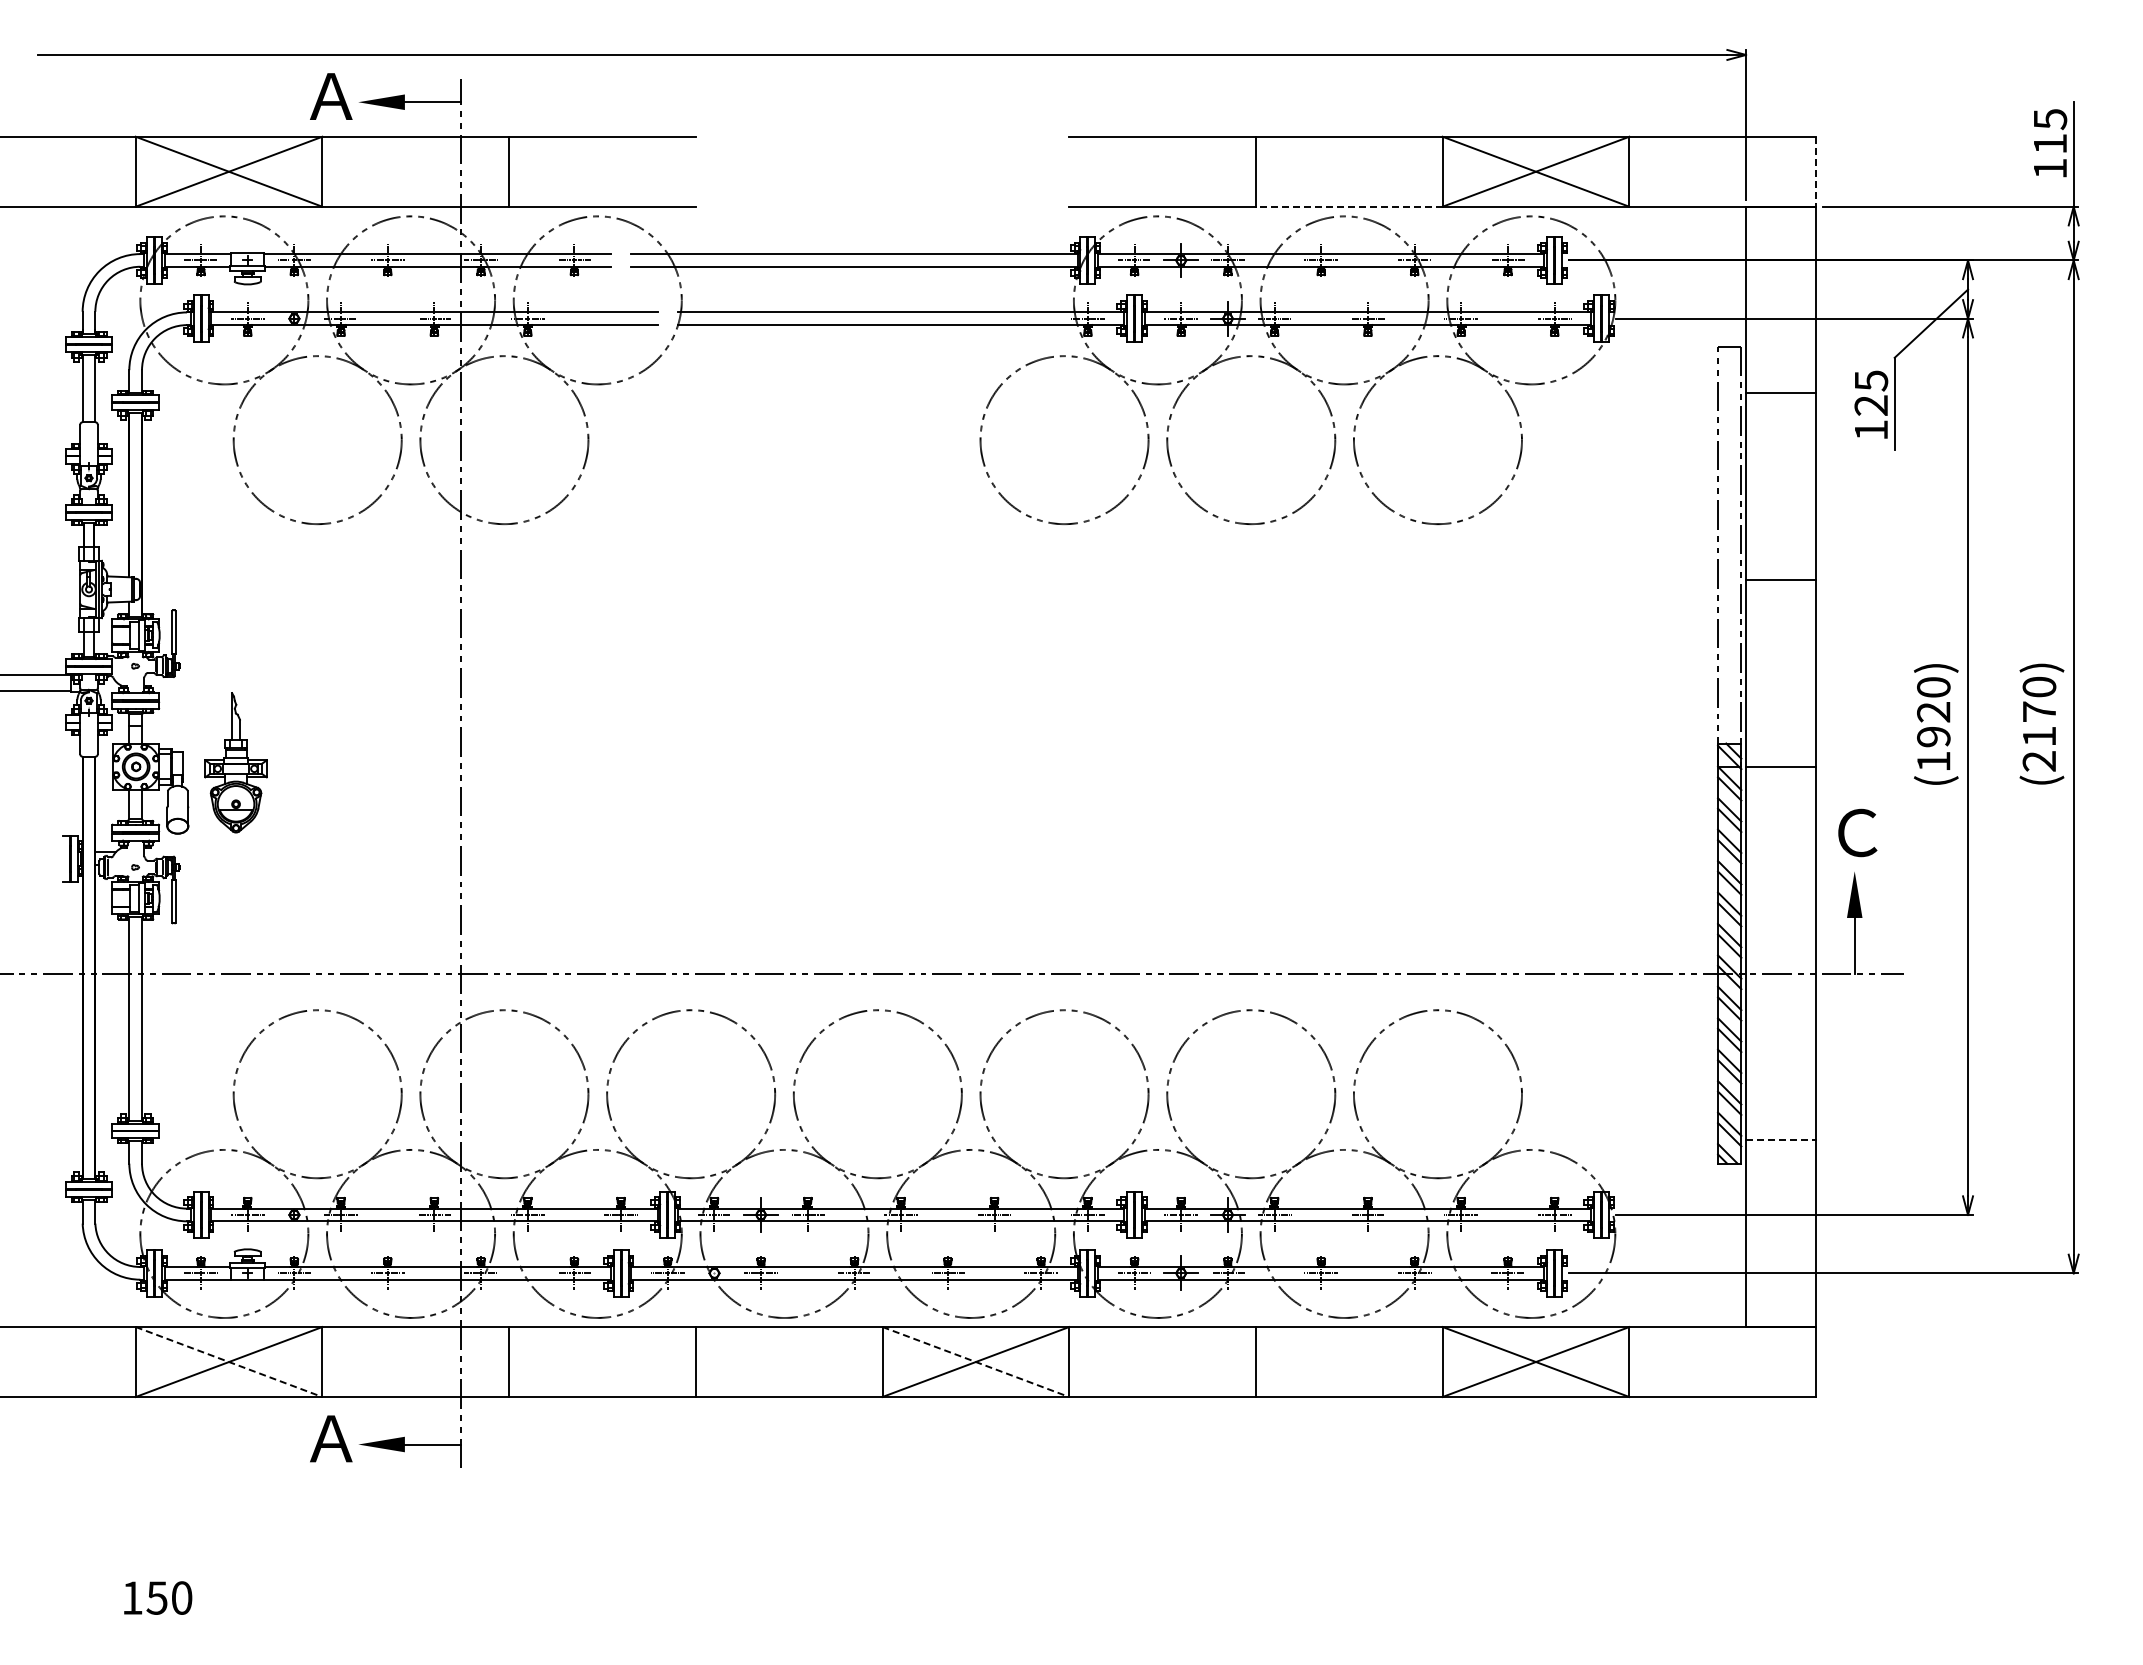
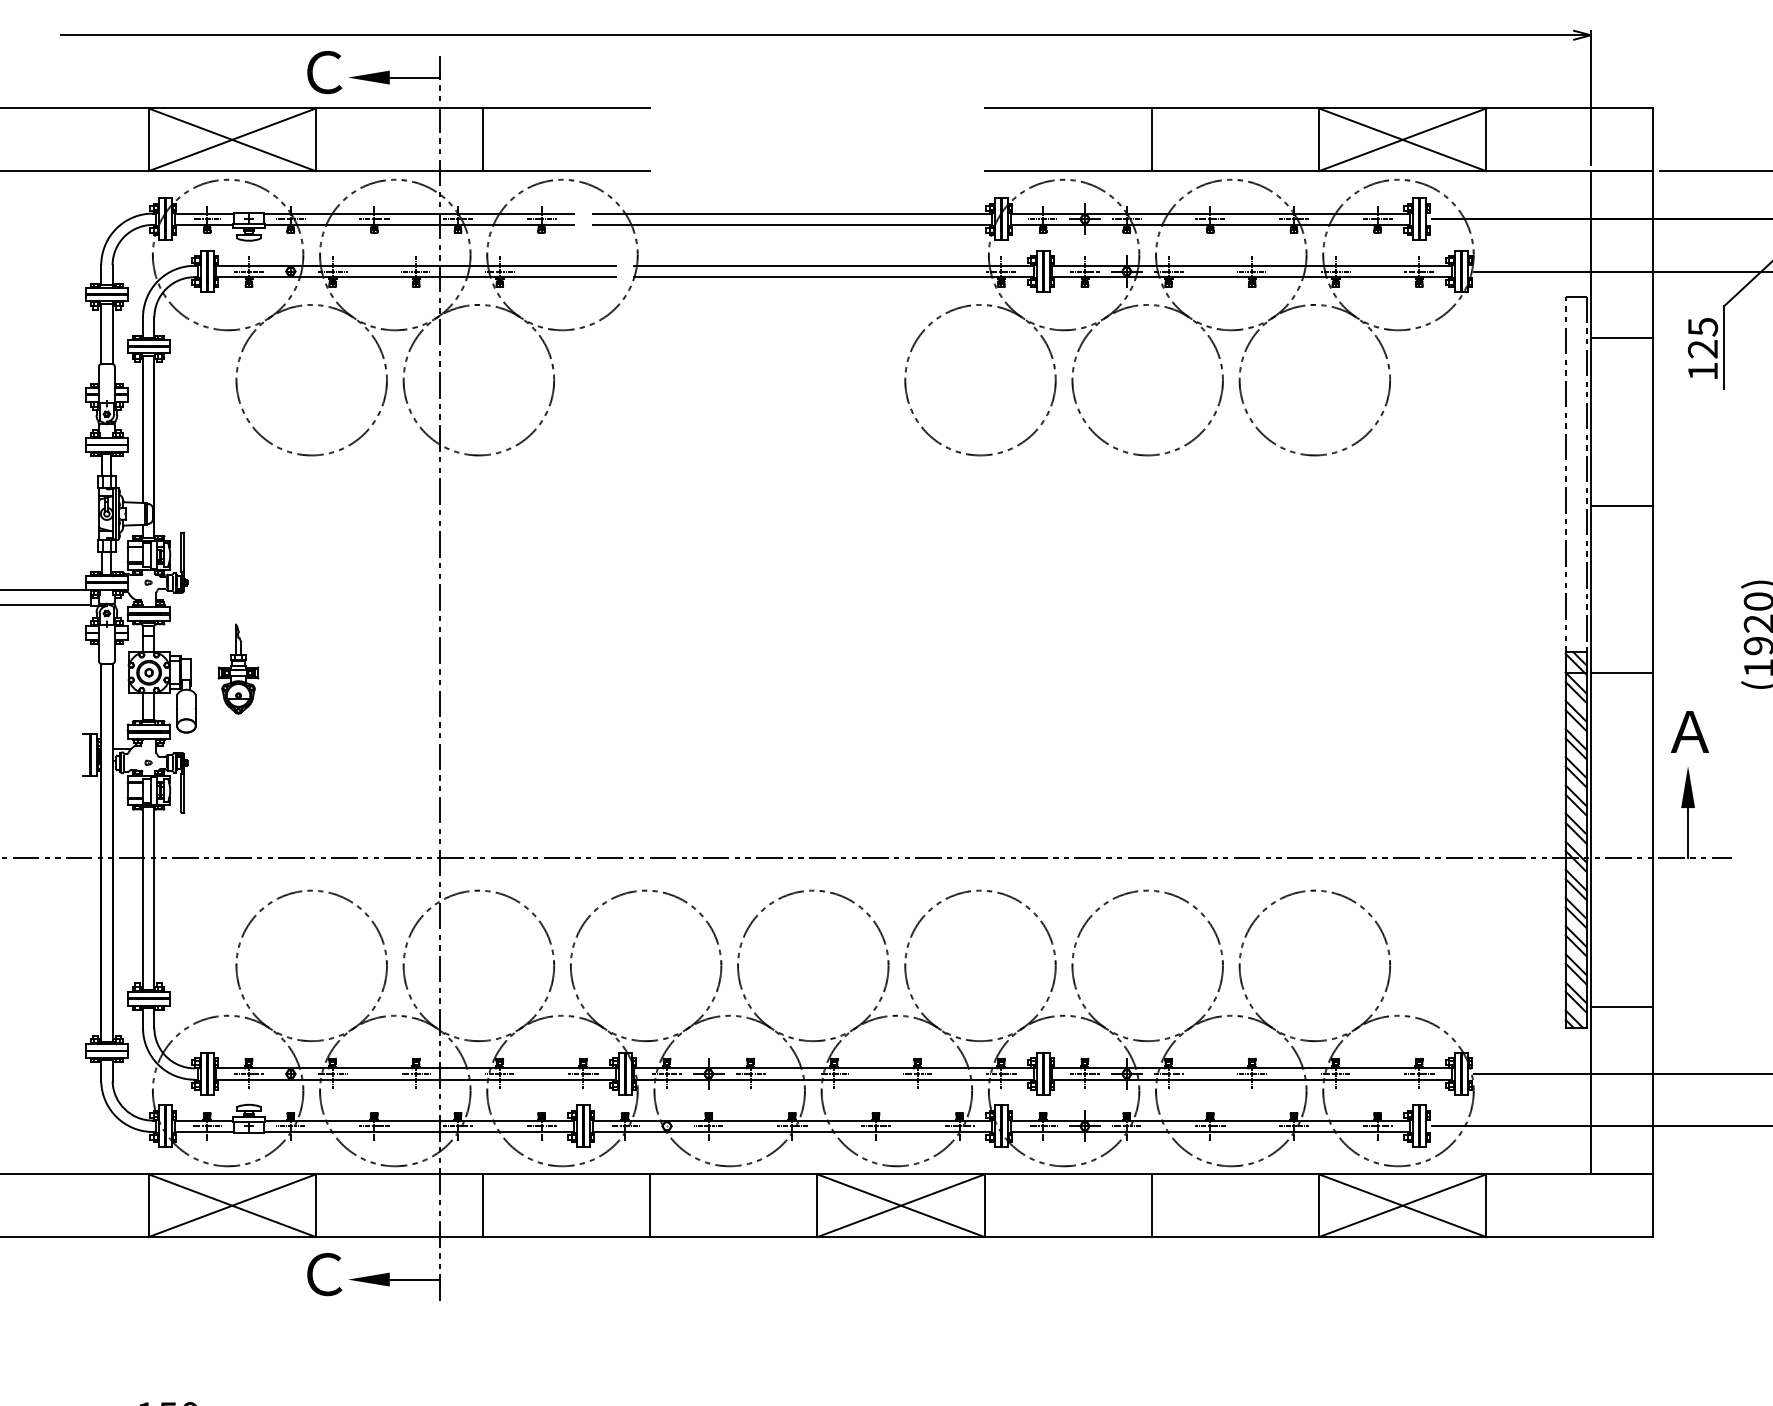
text: (331, 96) -> (324, 72), Ａ -> Ｃ
line: (1816, 172) -> (1653, 140), dashed -> solid
line: (1348, 206) -> (1234, 170), dashed -> solid
part: (235, 762) -> (238, 668), size x0.71
text: (1856, 832) -> (1689, 731), Ｃ -> Ａ
line: (1781, 1140) -> (1622, 1007), dashed -> solid
line: (229, 1362) -> (232, 1206), dashed -> solid
line: (975, 1362) -> (900, 1206), dashed -> solid
text: (331, 1438) -> (324, 1274), Ａ -> Ｃ

